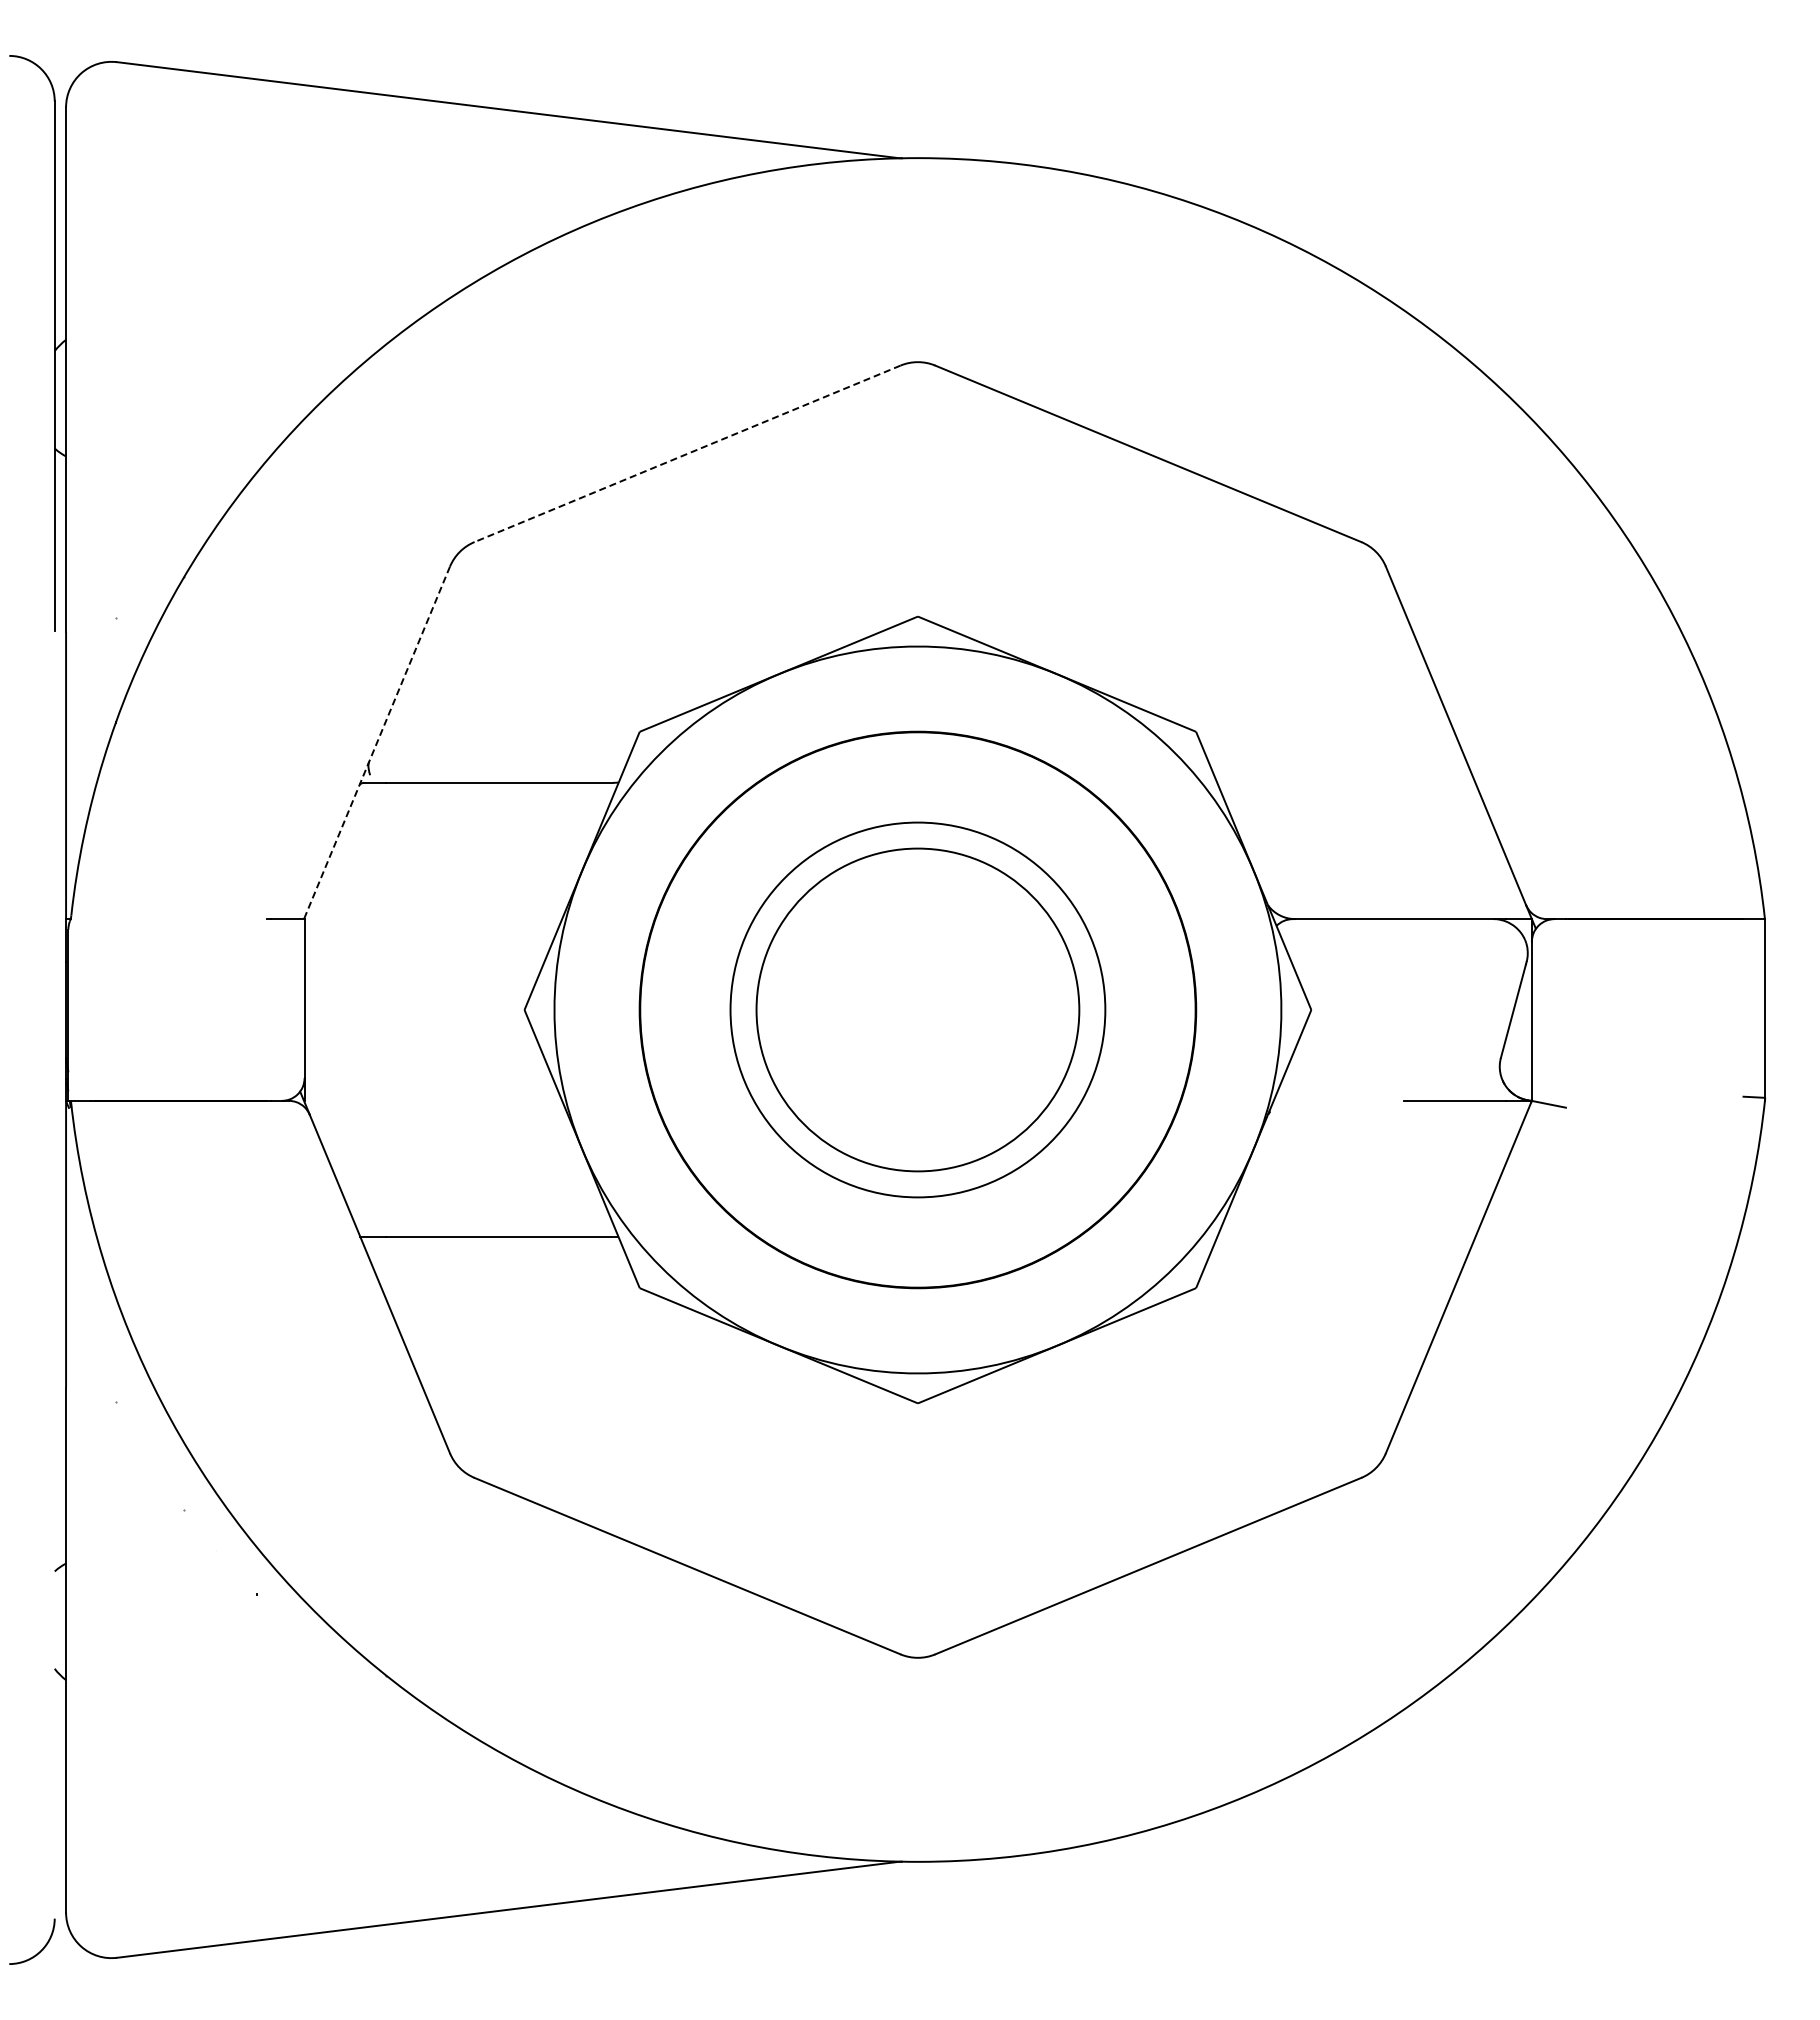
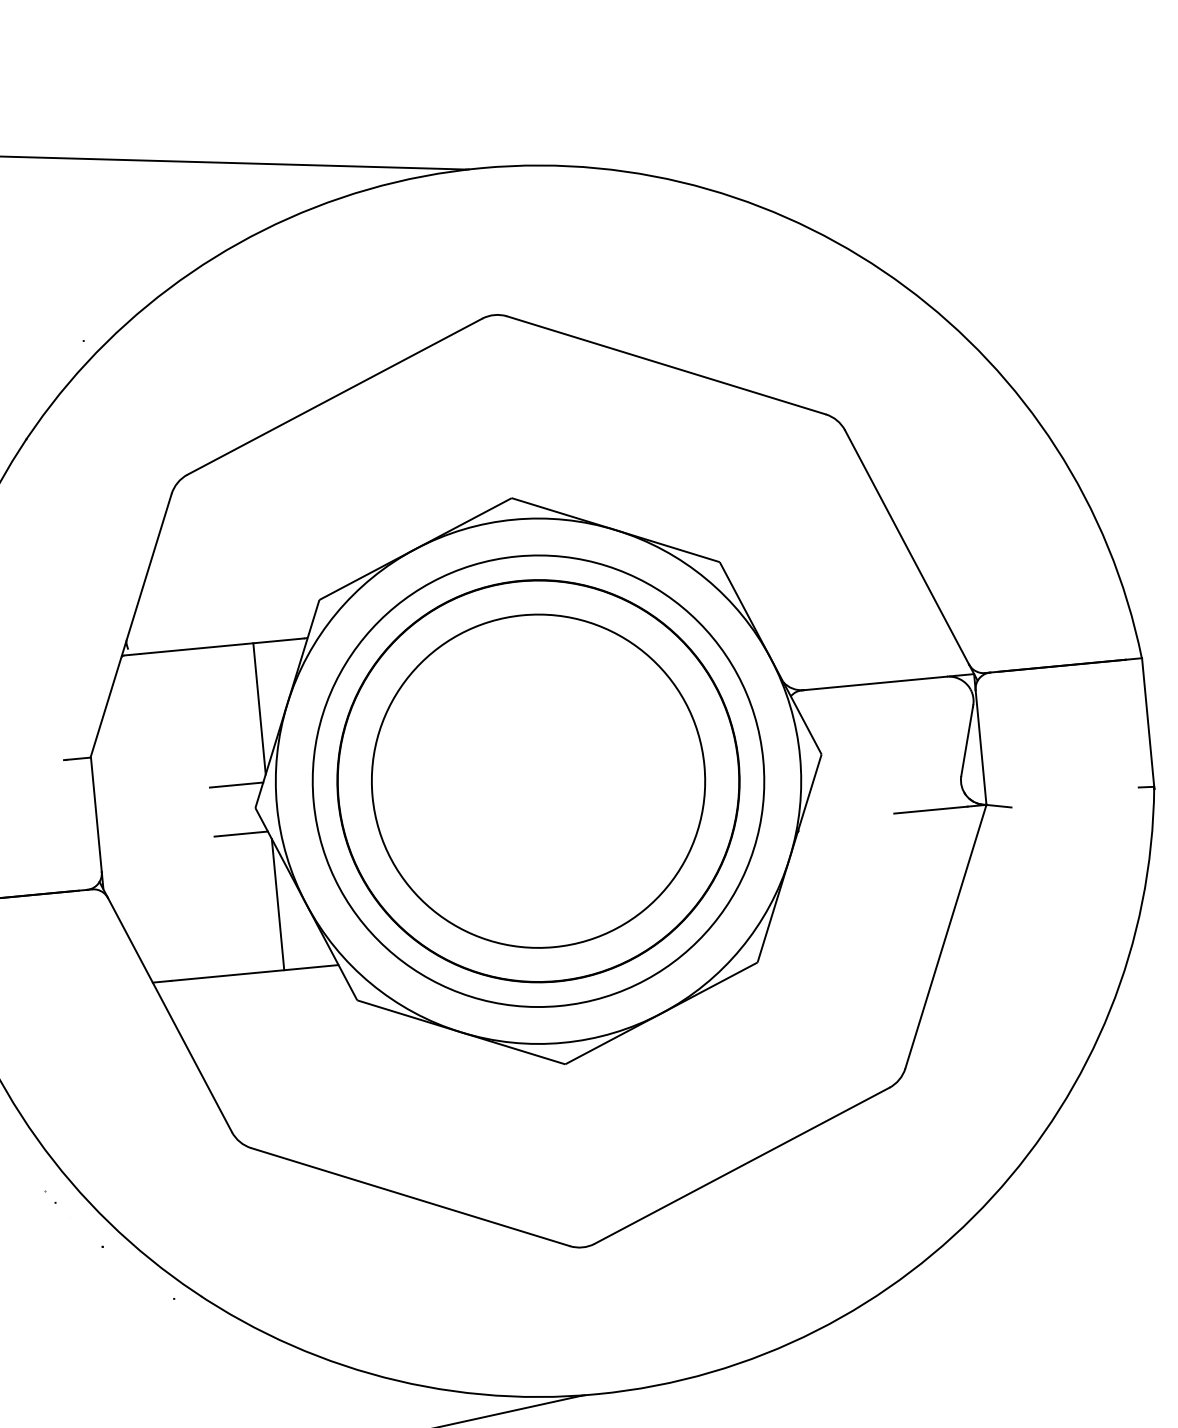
line: (687, 453) -> (334, 396), dashed -> solid
line: (377, 742) -> (131, 625), dashed -> solid
line: (543, 873) -> (259, 708), added
line: (501, 975) -> (236, 784), added
circle: (917, 1009) -> (538, 780), size x1.43
circle: (917, 1009) -> (538, 780), size x1.67
line: (501, 1044) -> (241, 834), added
line: (543, 1145) -> (278, 904), added

